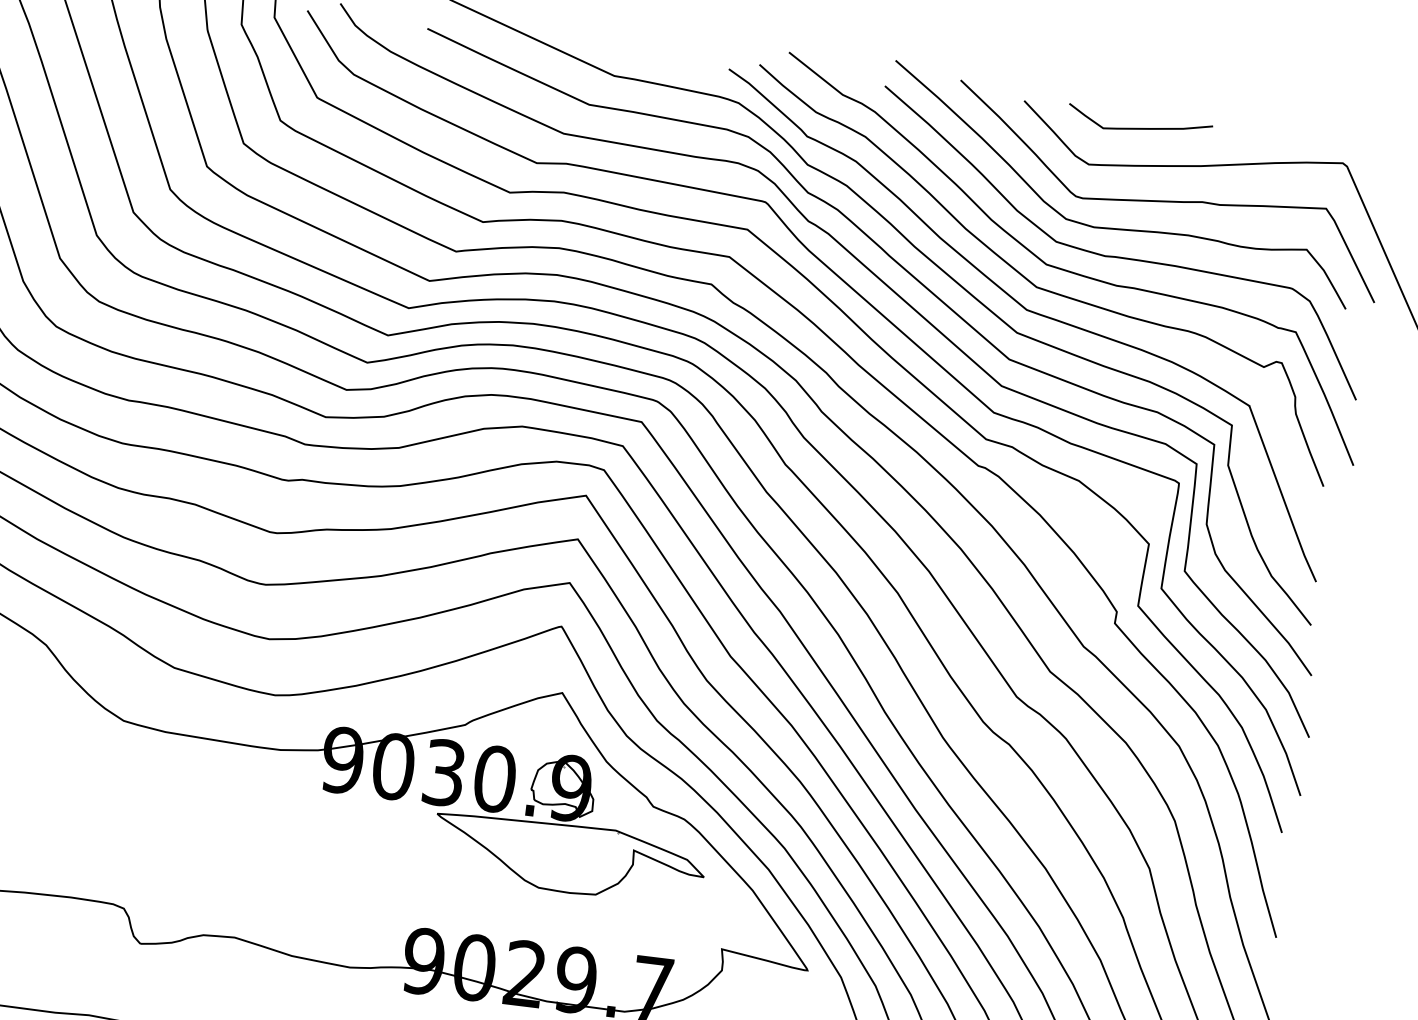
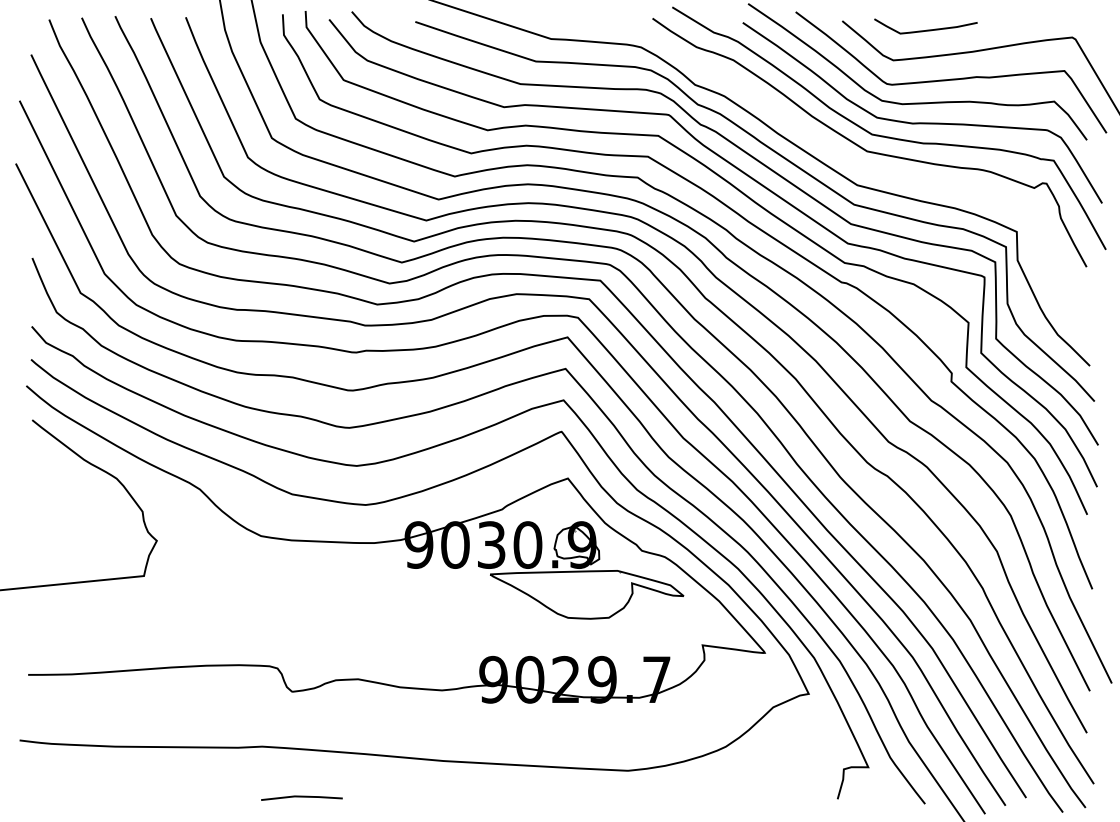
curve: (1027, 311) -> (862, 169), removed

